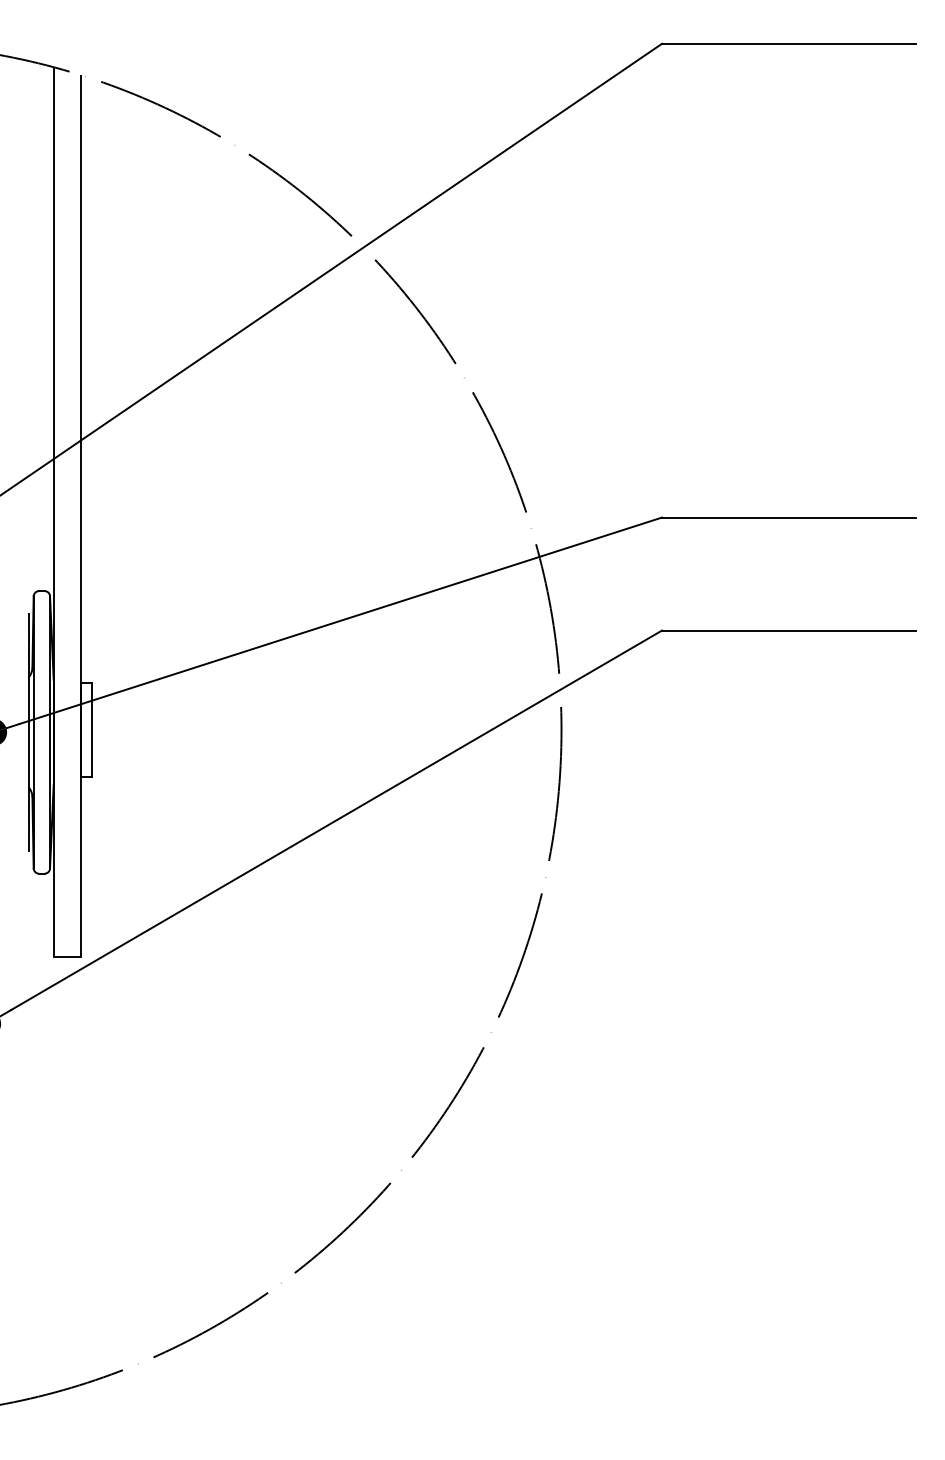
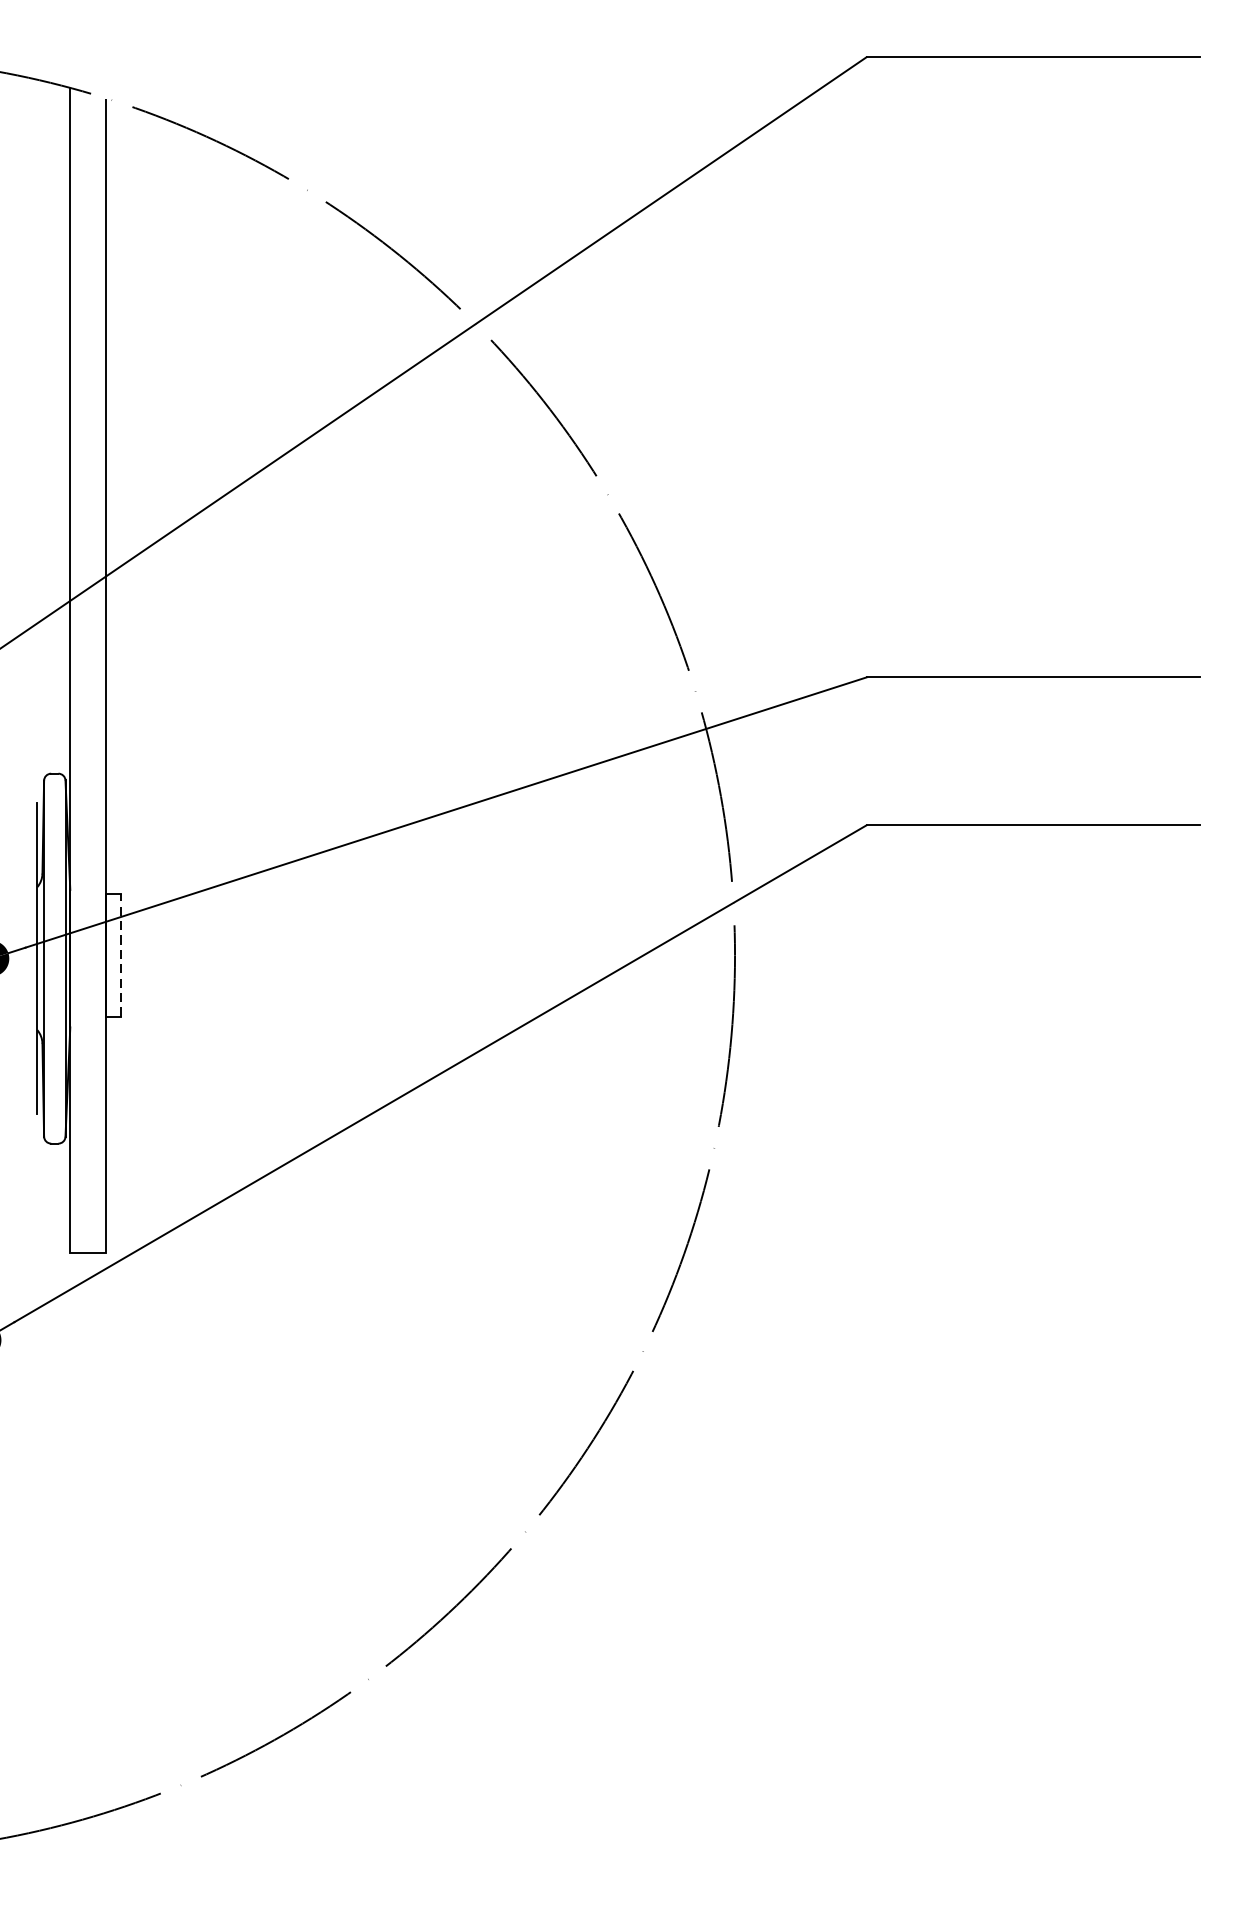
line: (92, 730) -> (121, 956), solid -> dashed

